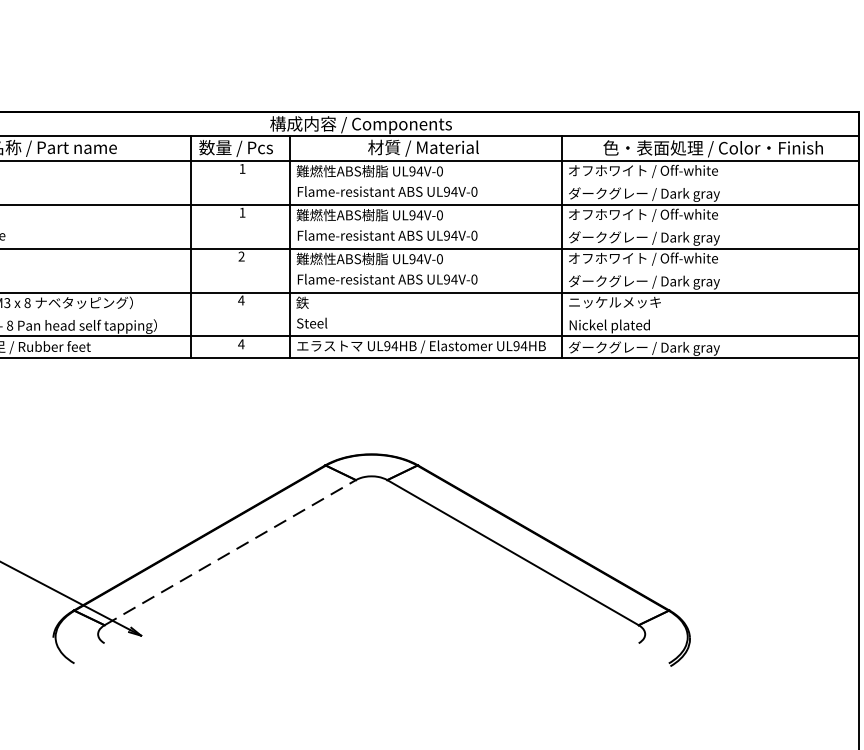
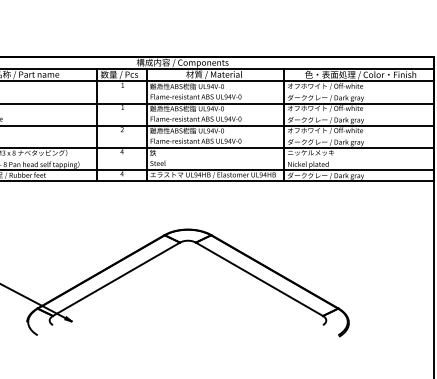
line: (230, 553) -> (116, 279), dashed -> solid

